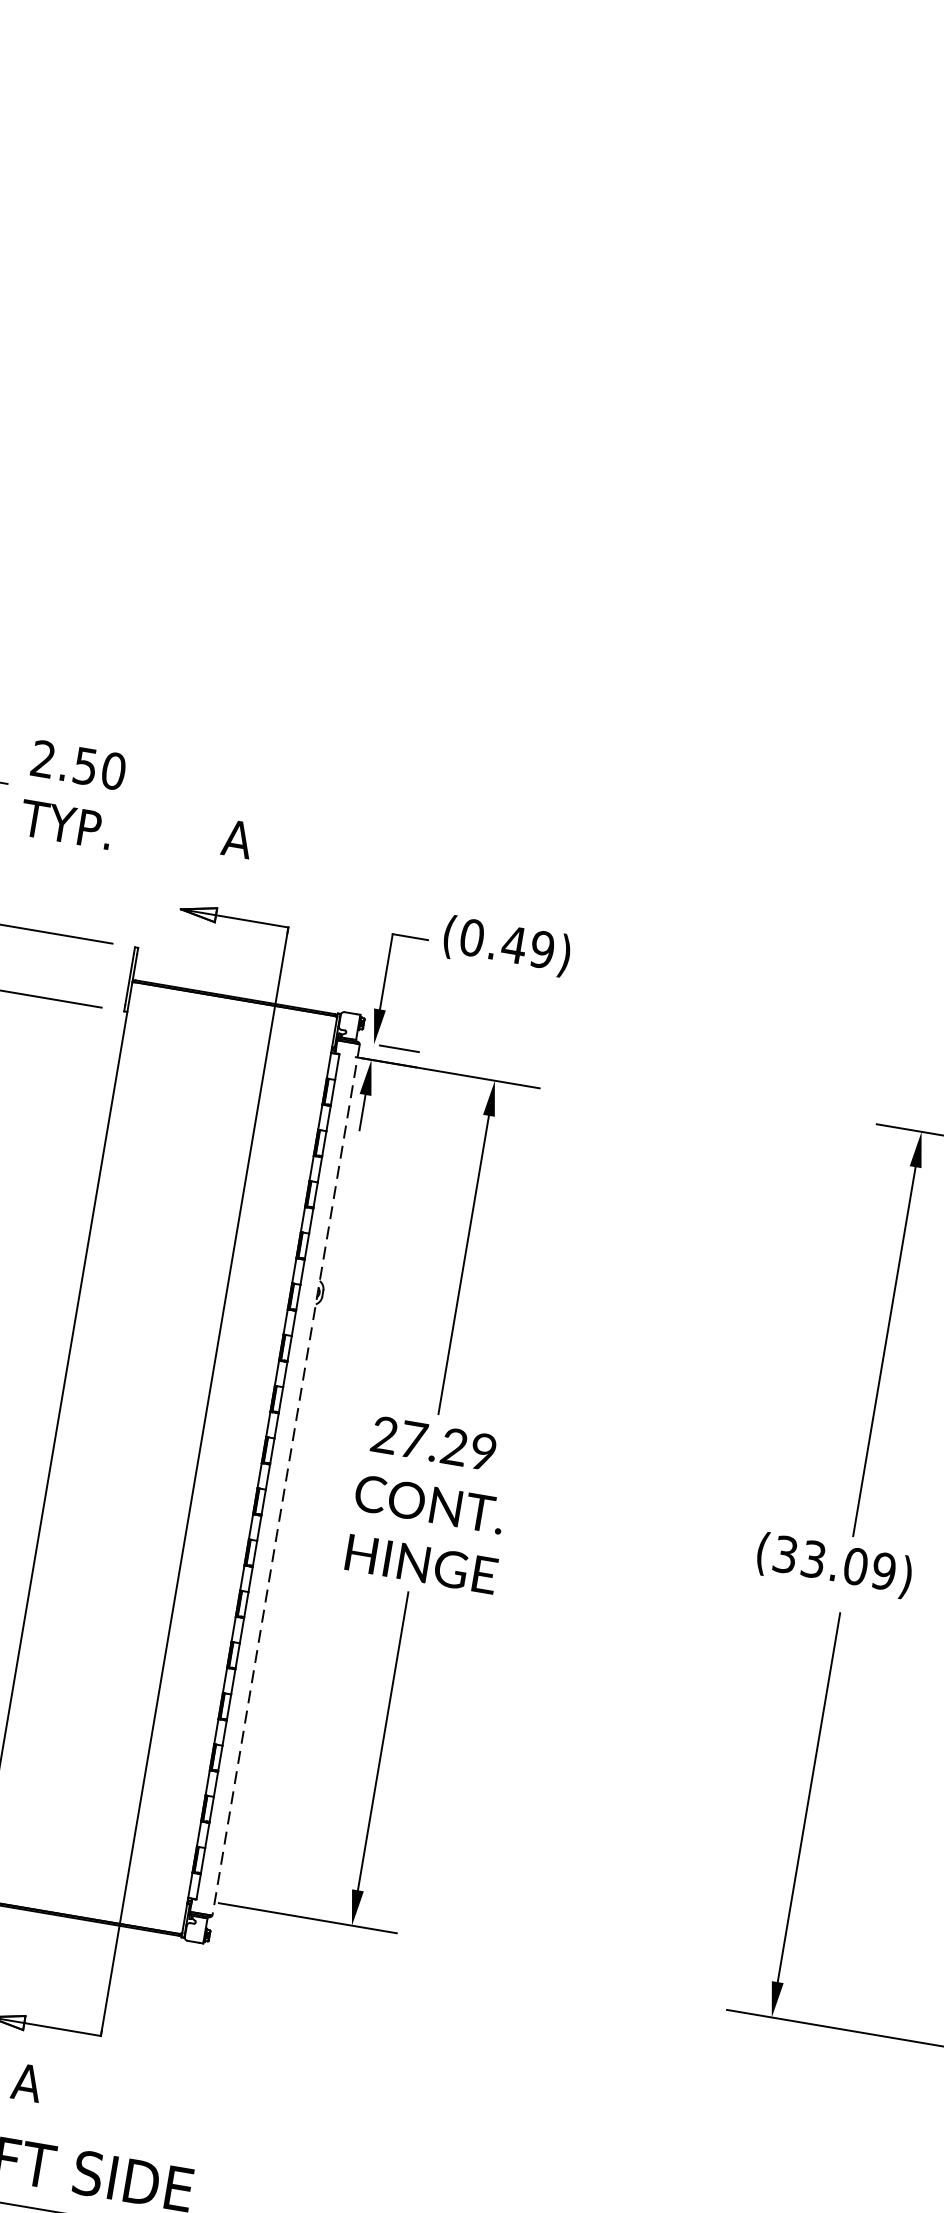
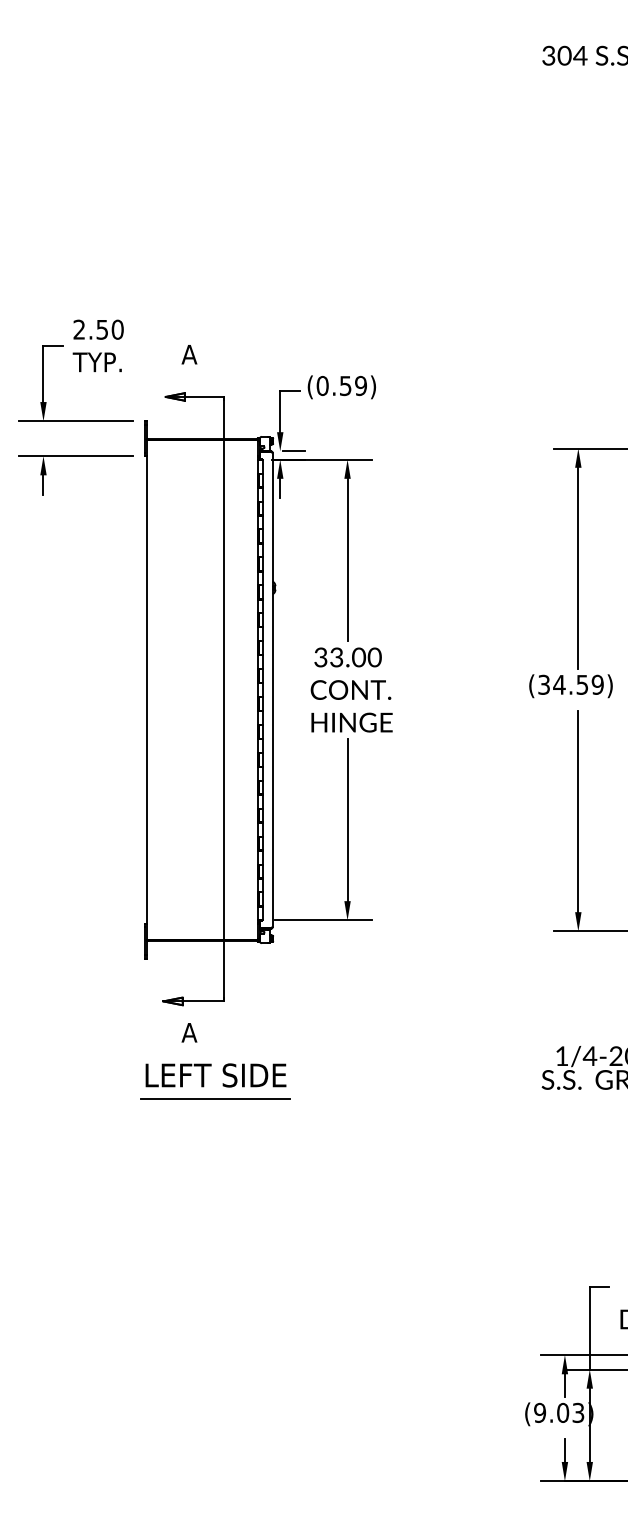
text: (513, 945) -> (345, 386), (0.49) -> (0.59)
text: (433, 1443) -> (347, 657), 27.29 -> 33.00
line: (285, 1480) -> (272, 690), dashed -> solid
text: (834, 1562) -> (570, 684), (33.09) -> (34.59)

